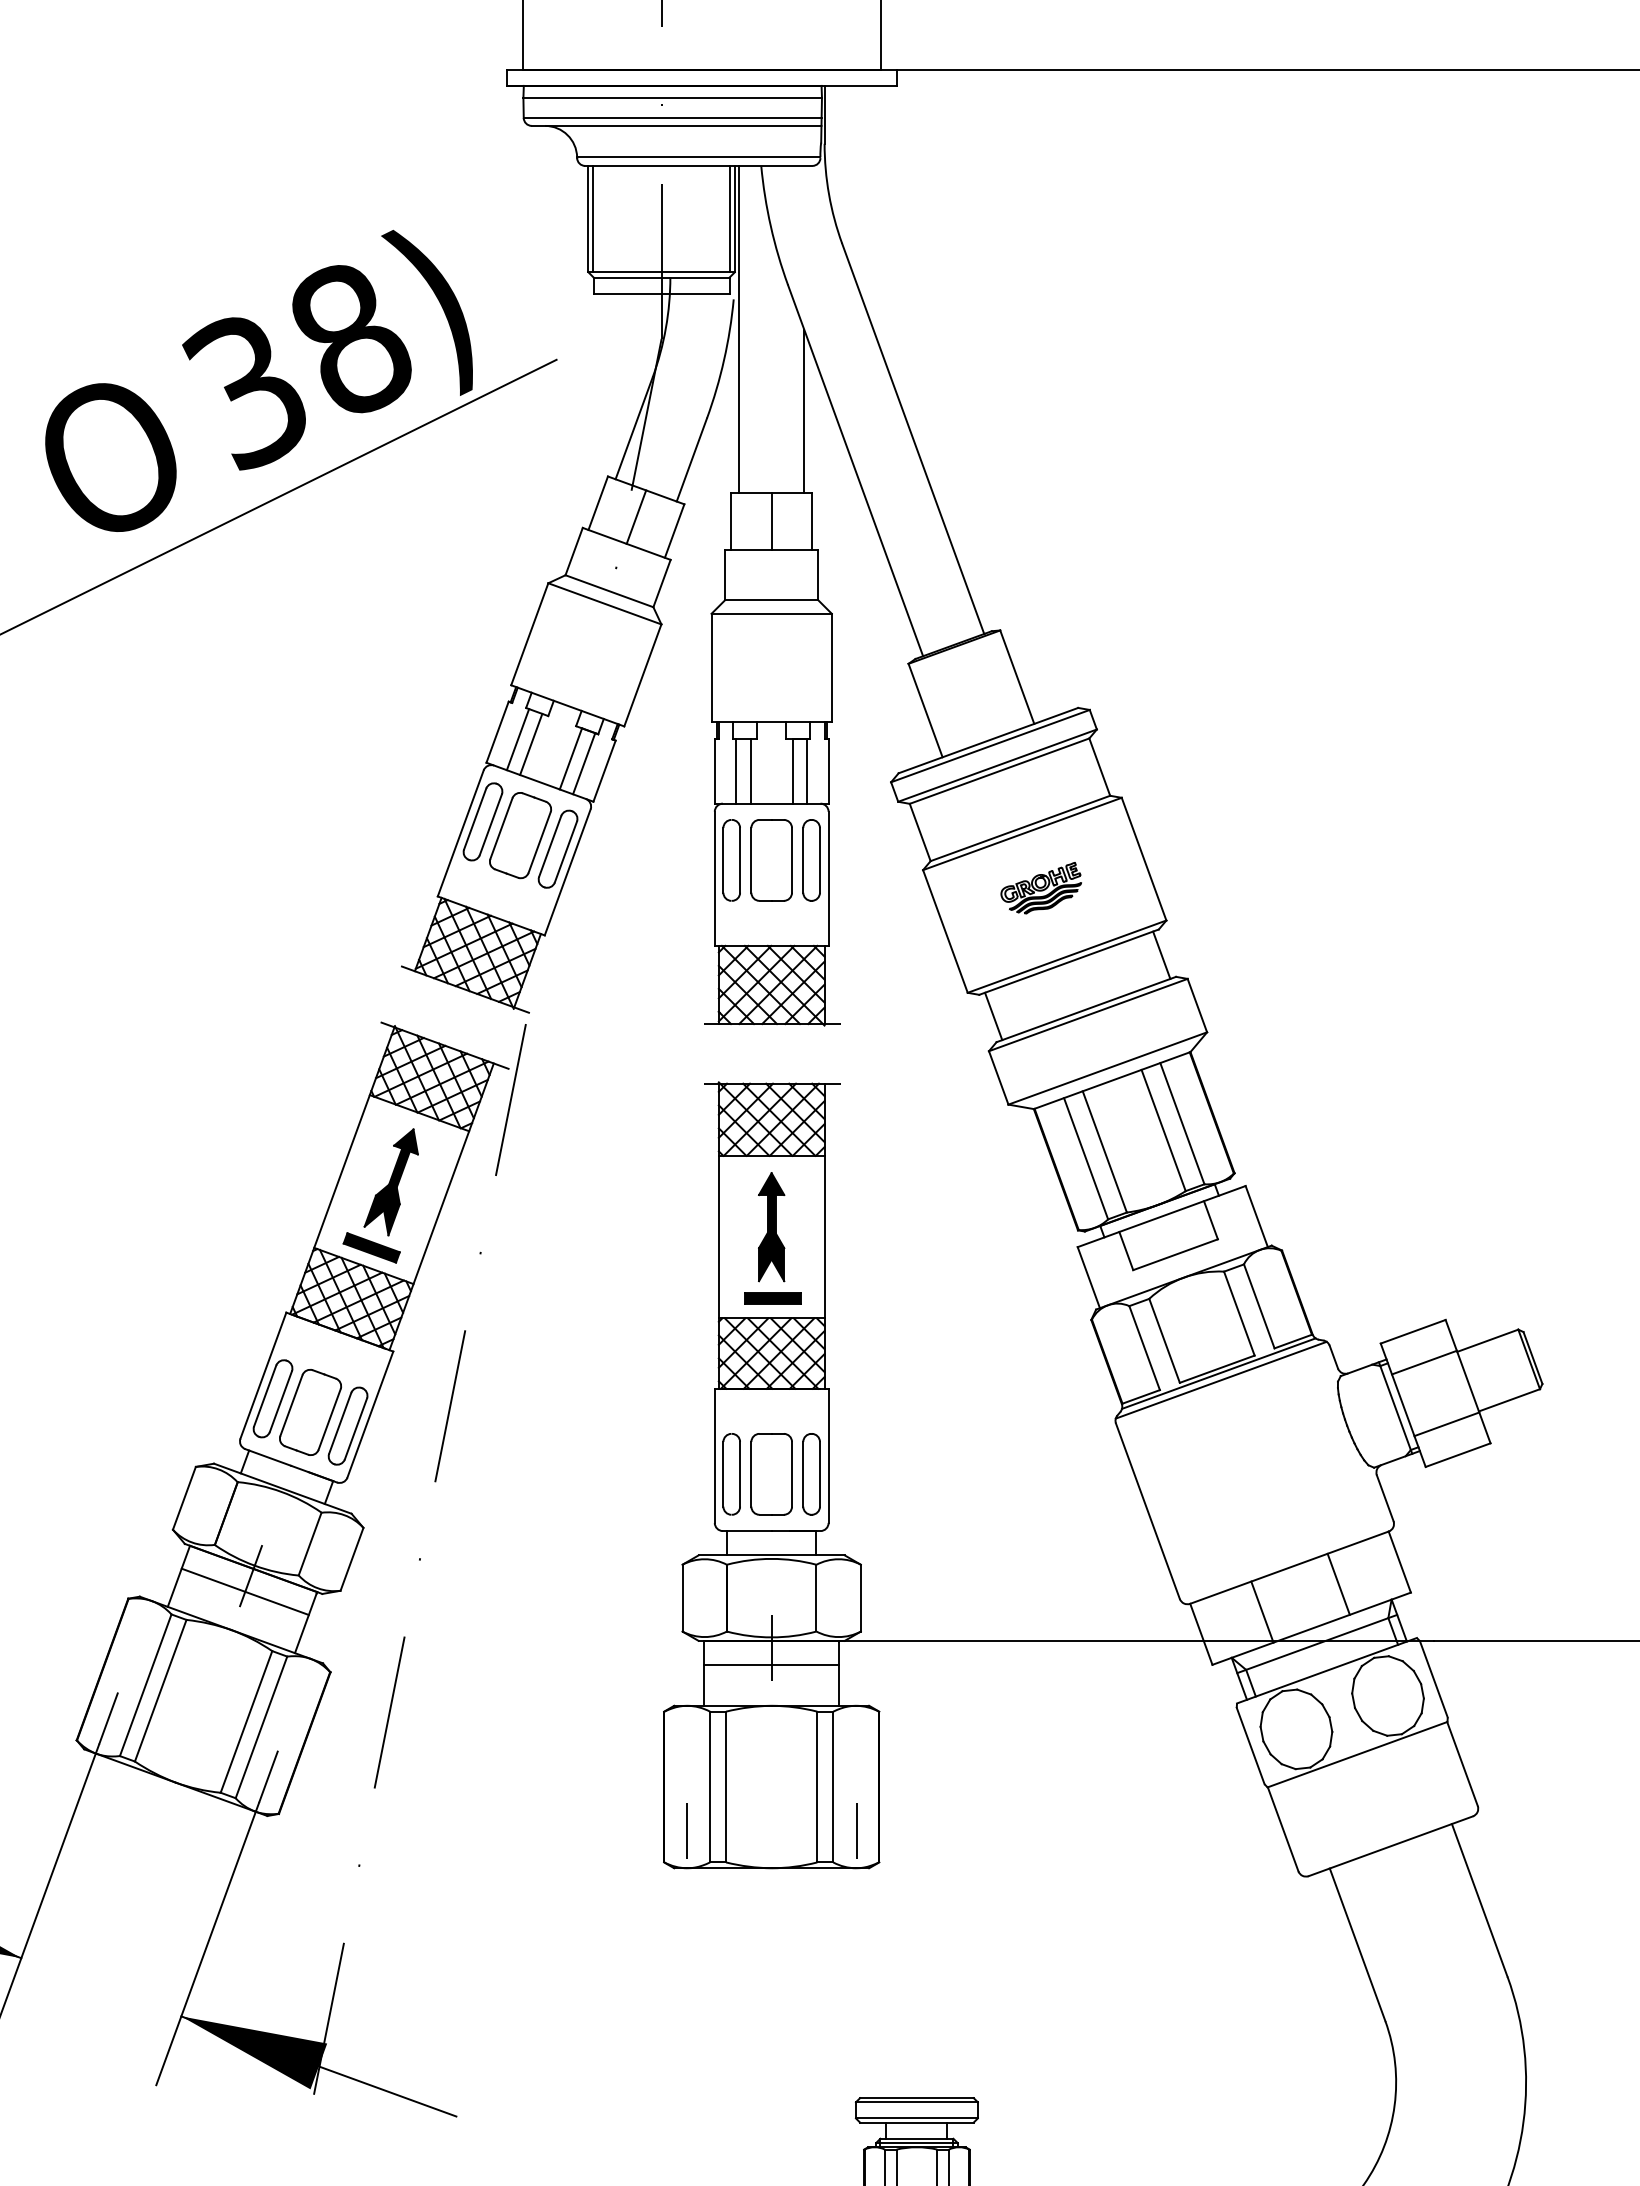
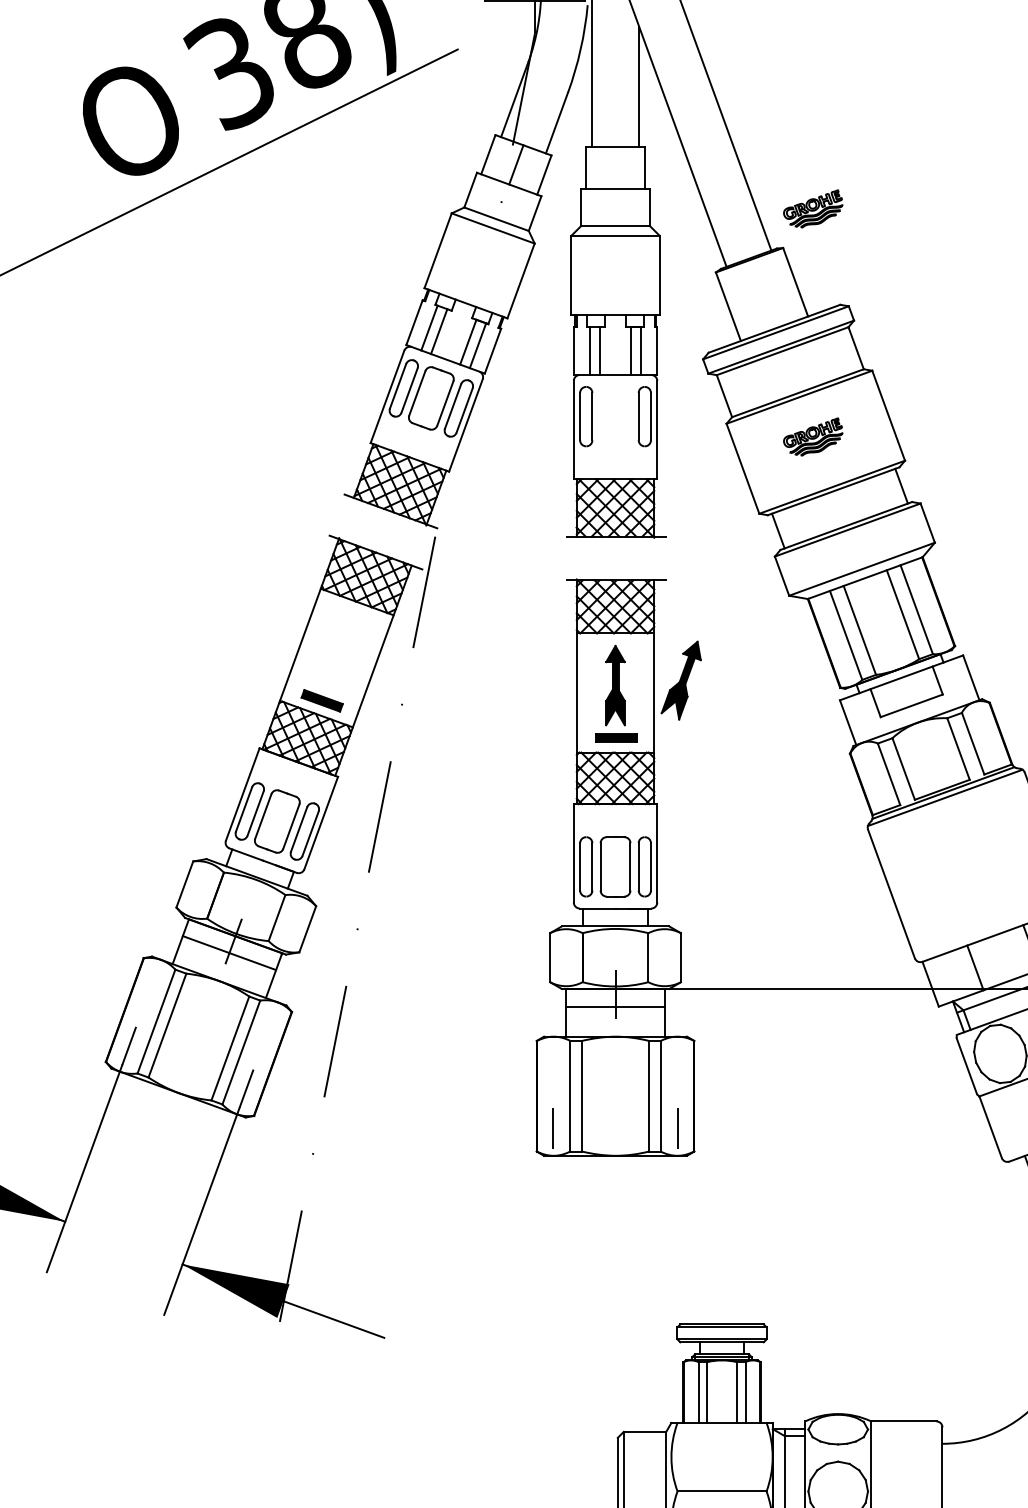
line: (771, 521) -> (615, 168), removed
part: (1040, 577) -> (812, 209), added
part: (771, 860) -> (615, 416), removed
part: (390, 1182) -> (680, 680), moved

